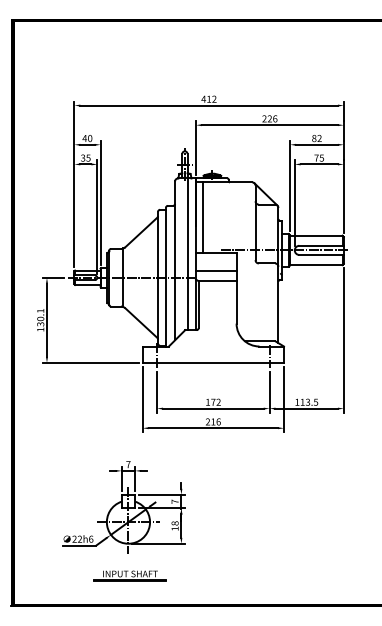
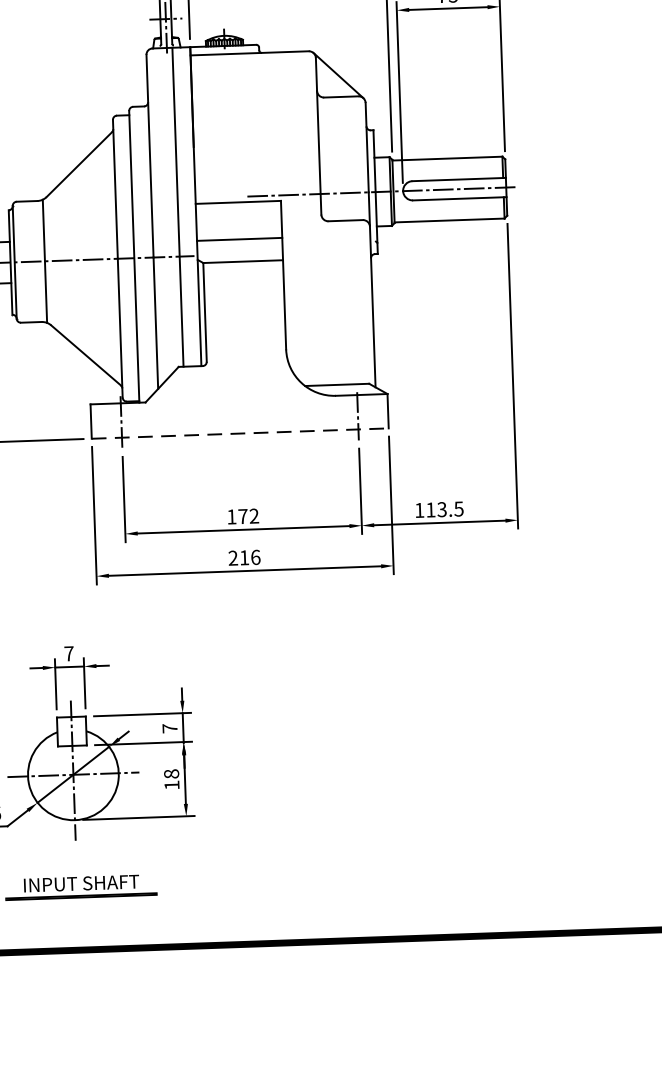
line: (202, 217) -> (206, 128), removed
line: (213, 362) -> (240, 432), solid -> dashed

